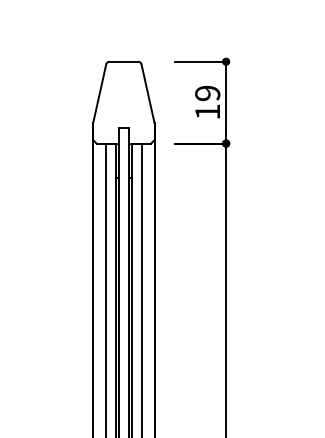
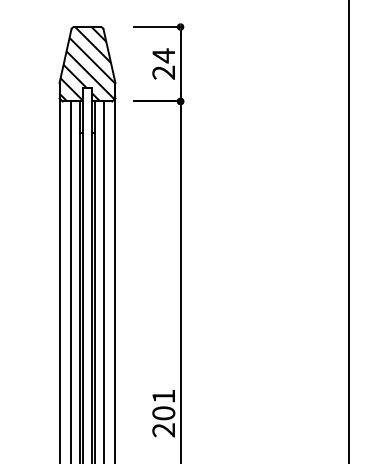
text: (207, 101) -> (163, 63), 19 -> 24
hatch: (123, 102) -> (87, 64), added

